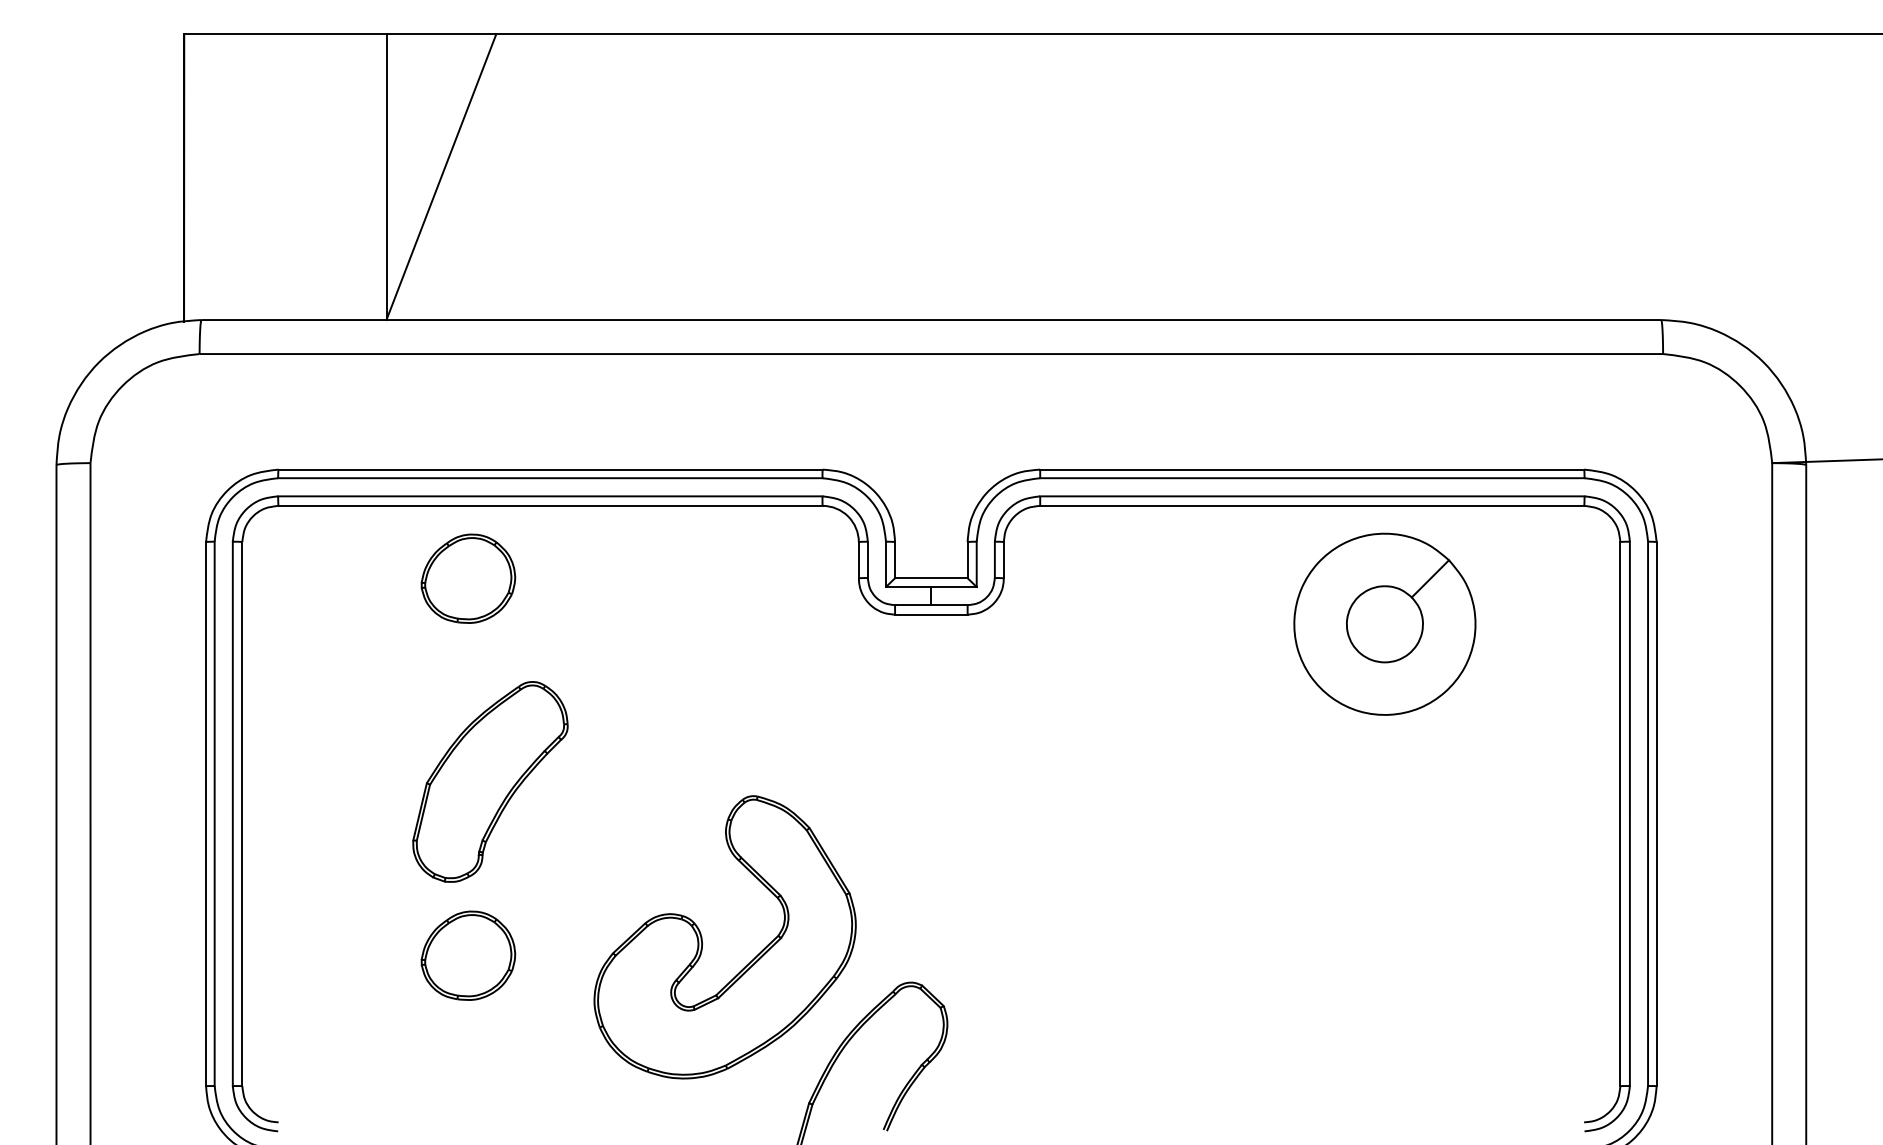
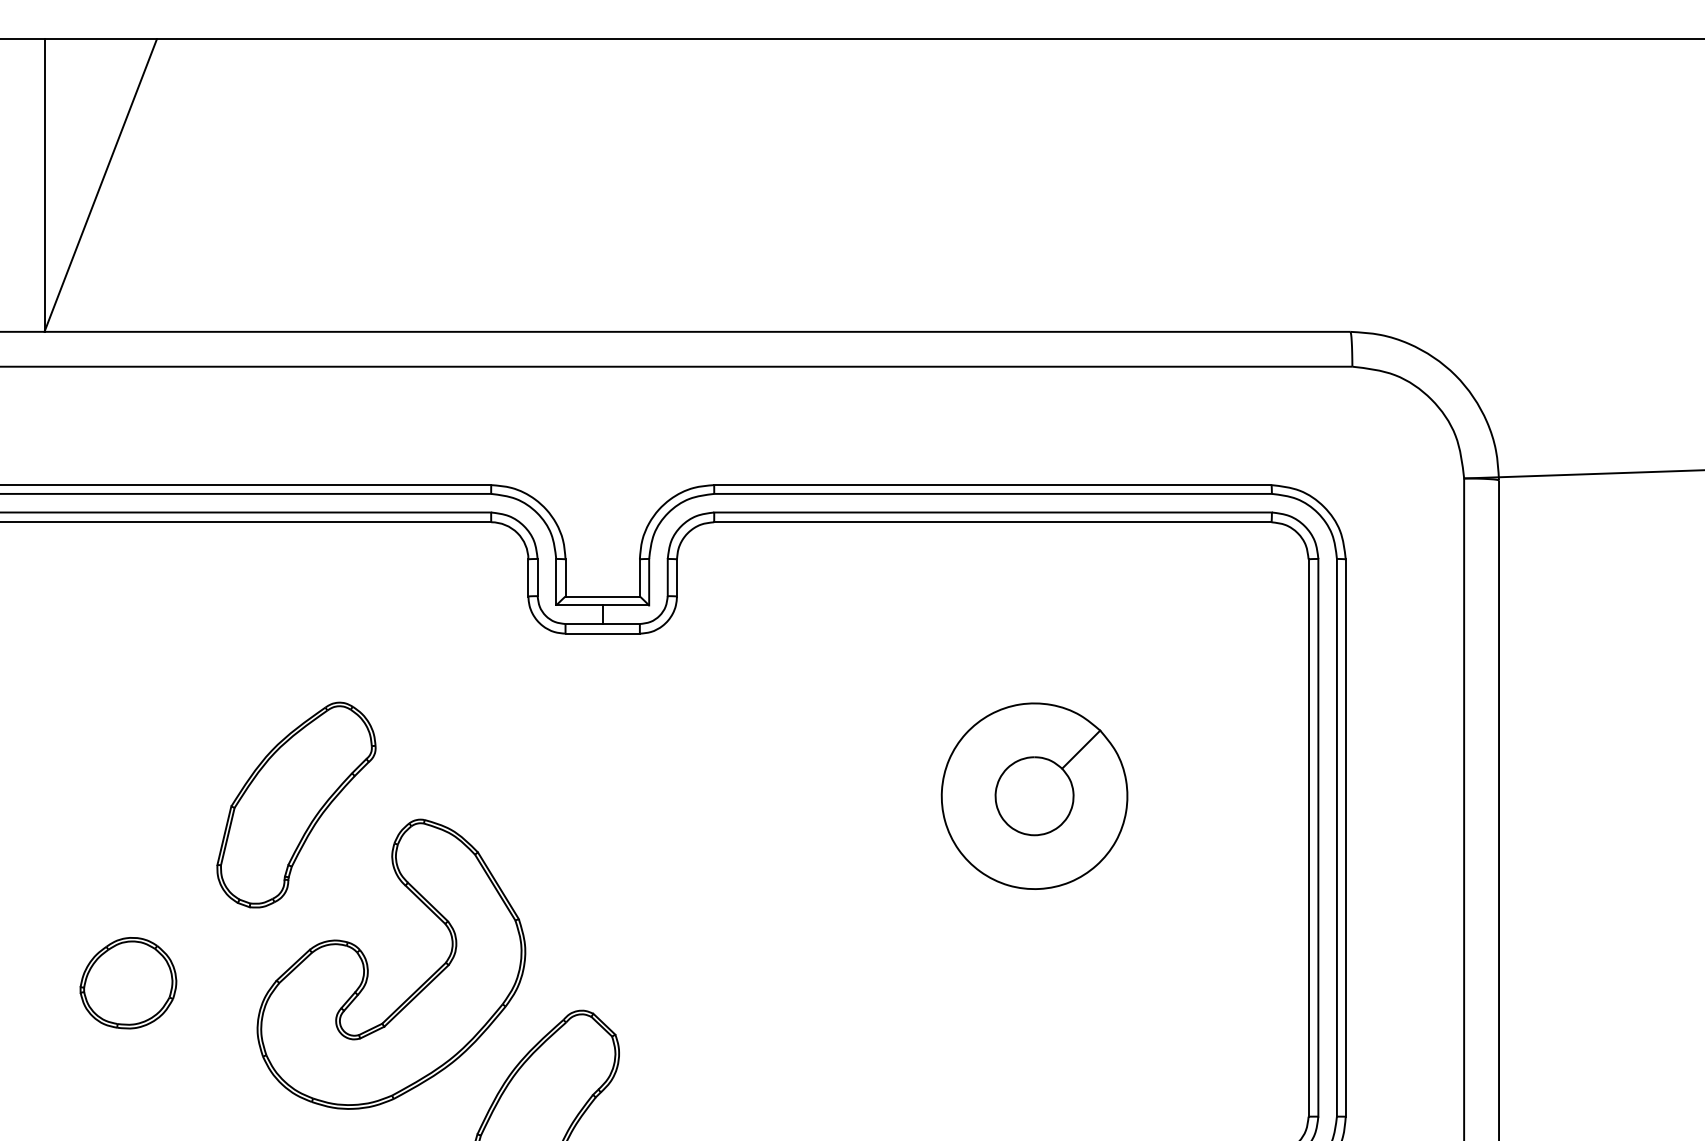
part: (468, 578) -> (128, 596), removed
part: (1384, 623) -> (1034, 795), moved
part: (490, 781) -> (296, 804), moved

